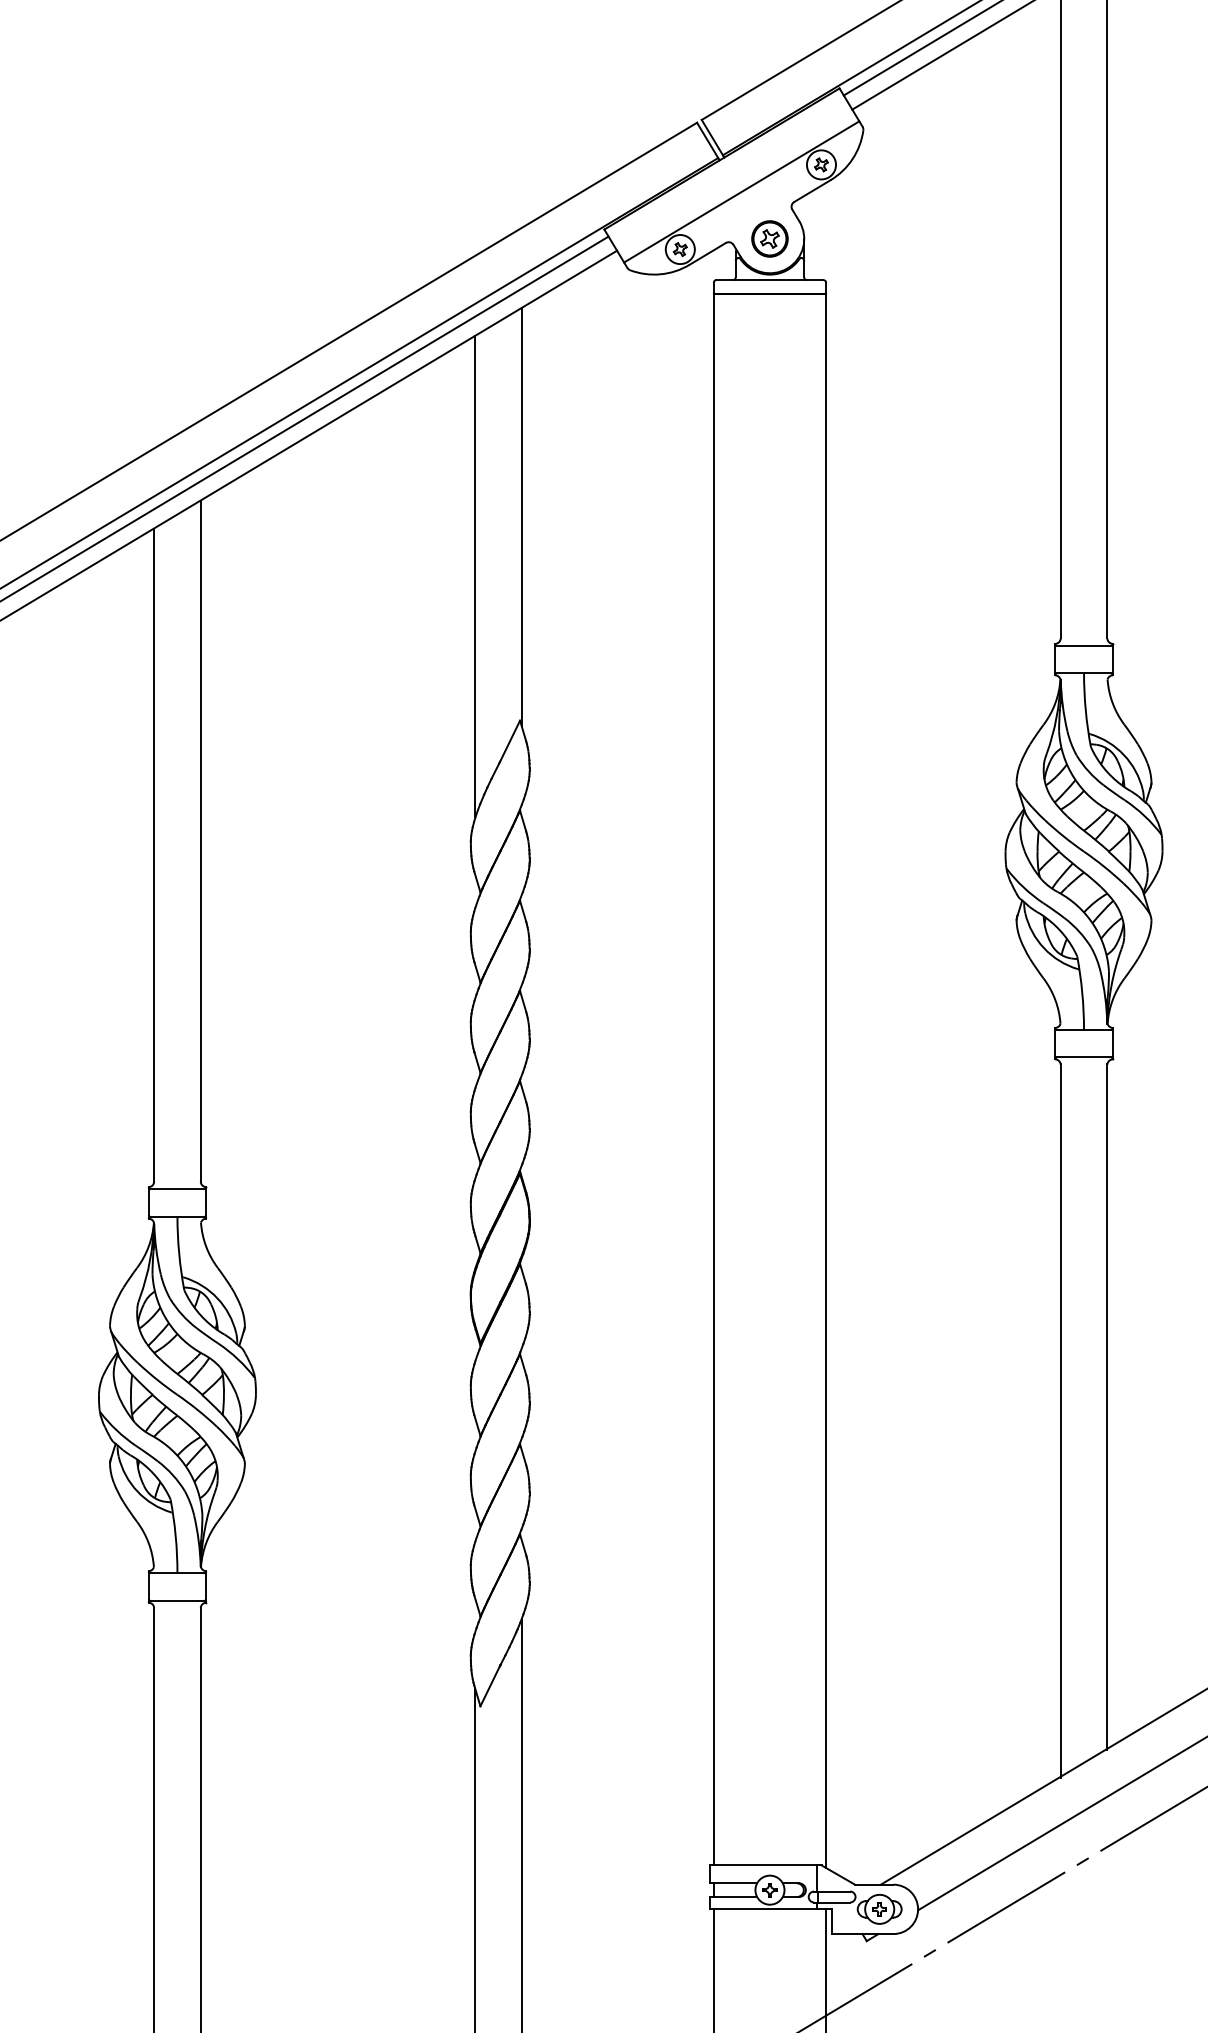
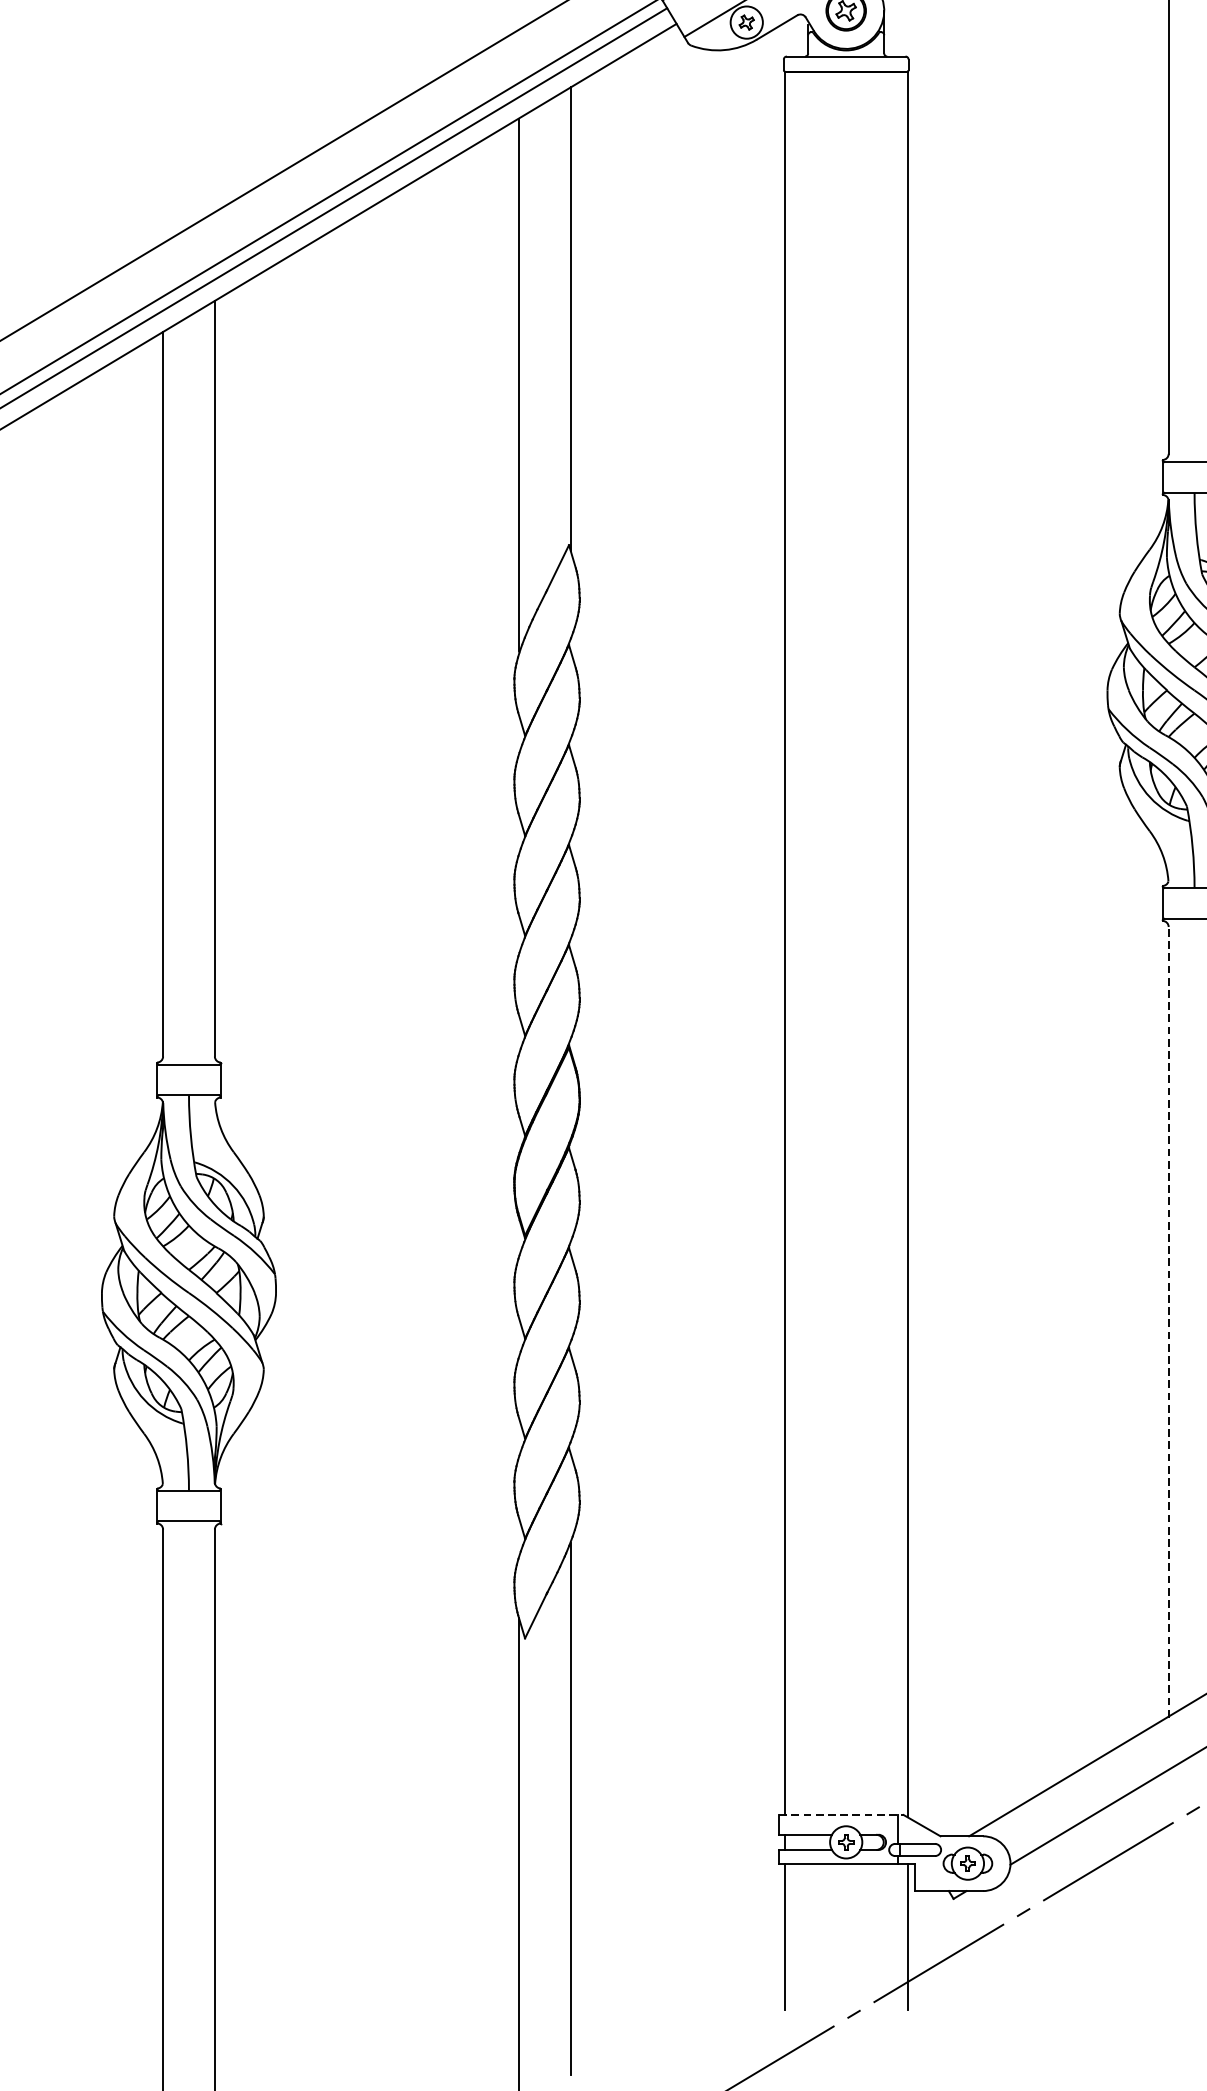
line: (1060, 1421) -> (1168, 1322), solid -> dashed
line: (766, 1865) -> (842, 1815), solid -> dashed

